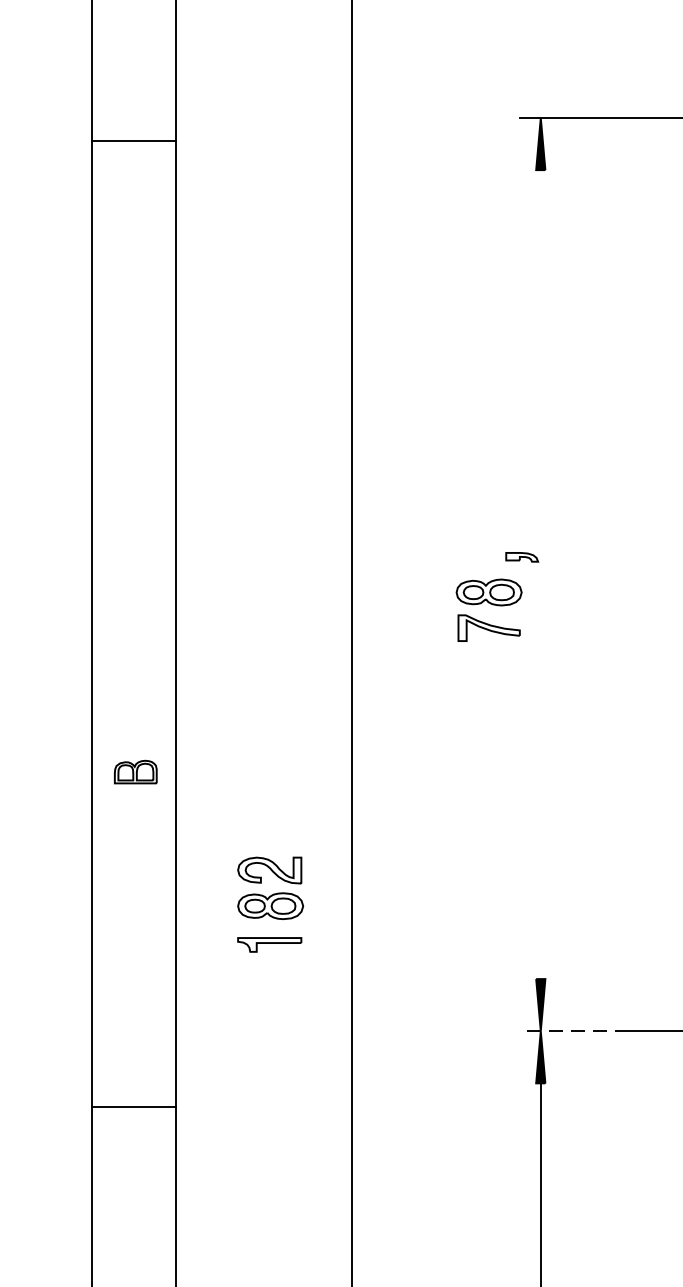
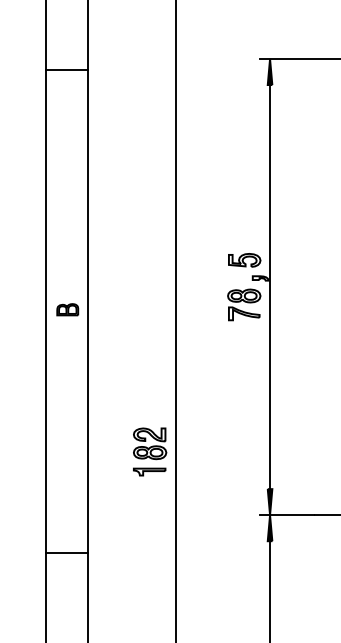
part: (489, 521) -> (244, 260), added
line: (541, 575) -> (270, 287), added
part: (135, 771) -> (67, 309), moved
part: (271, 903) -> (150, 451), moved
line: (573, 1031) -> (286, 515), dashed -> solid

